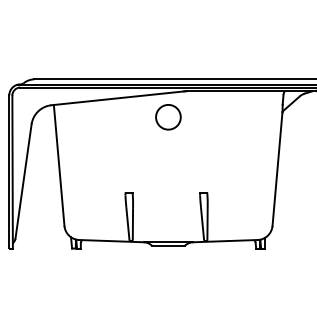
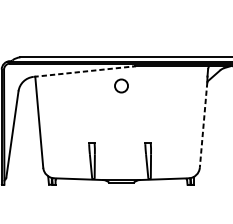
line: (117, 98) -> (83, 71), solid -> dashed
circle: (168, 117) -> (121, 86), size x0.7
line: (277, 169) -> (203, 125), solid -> dashed

